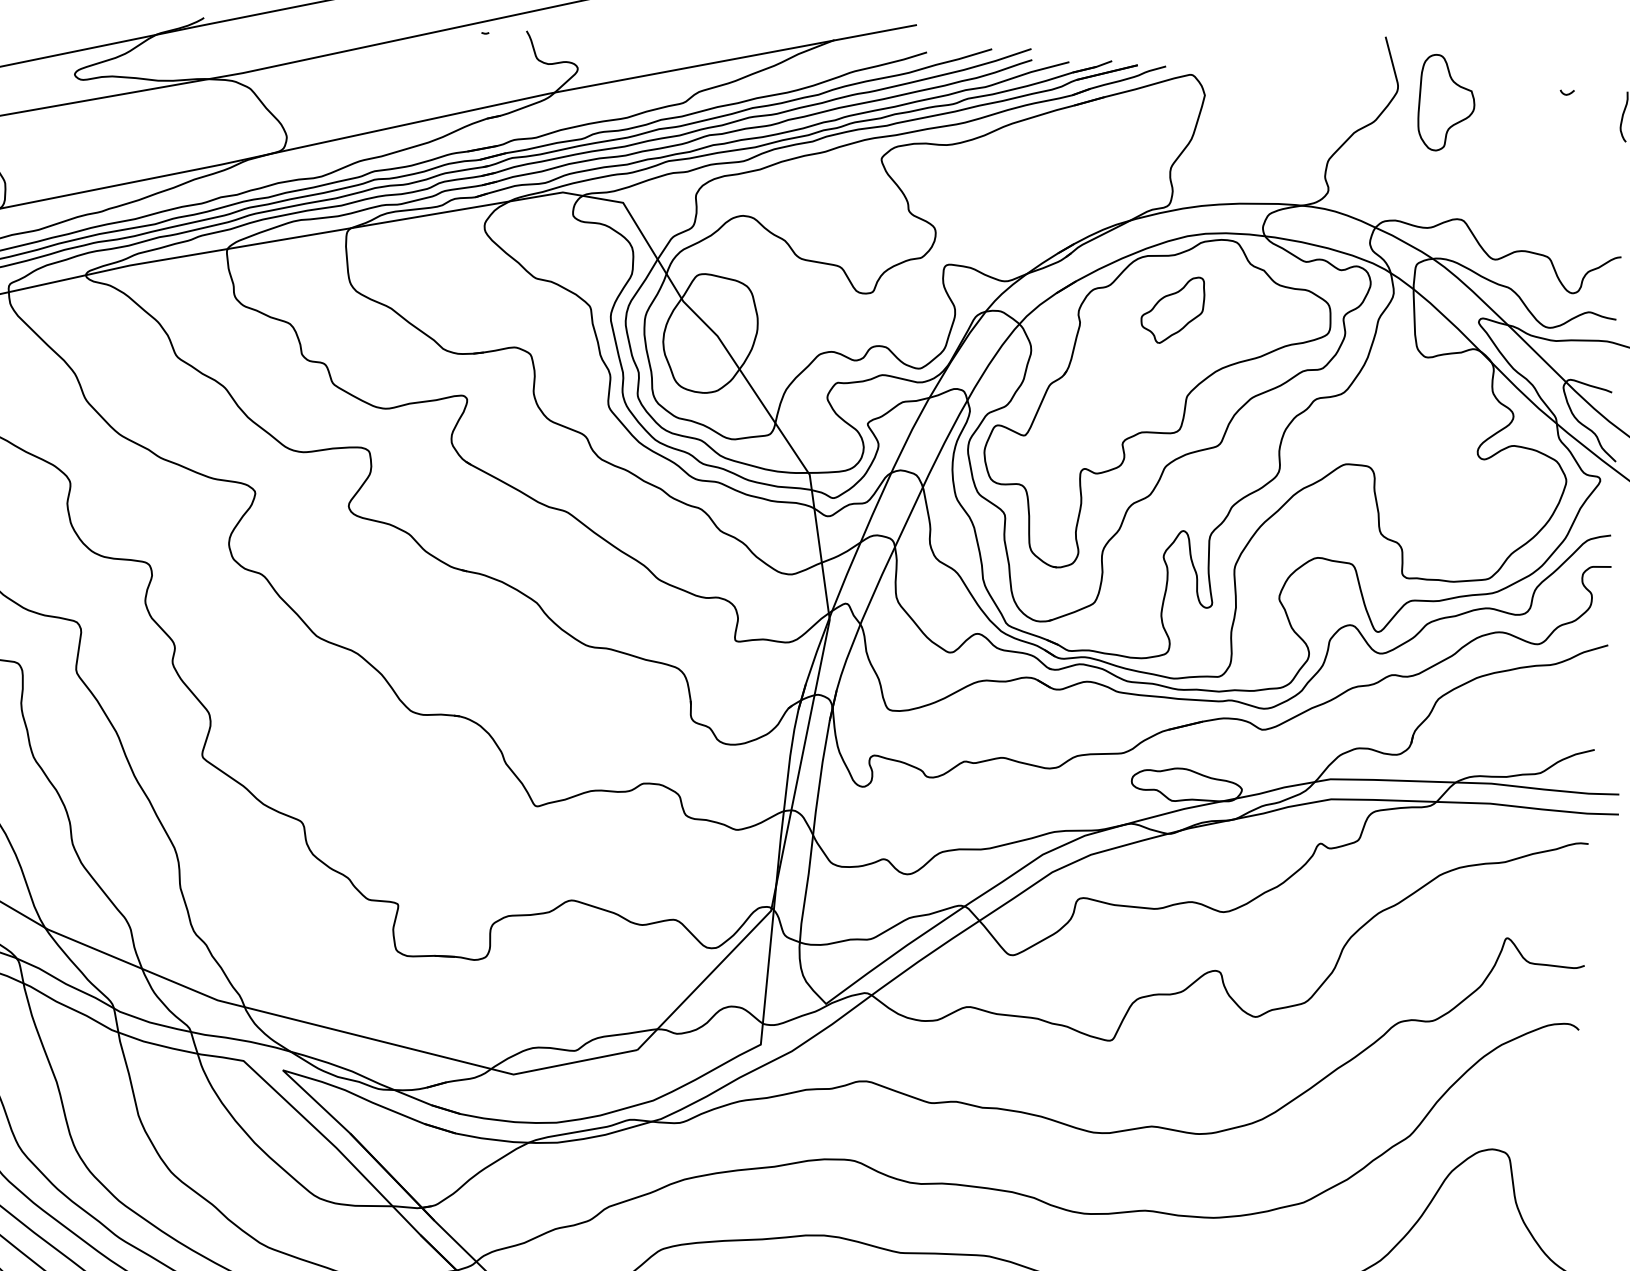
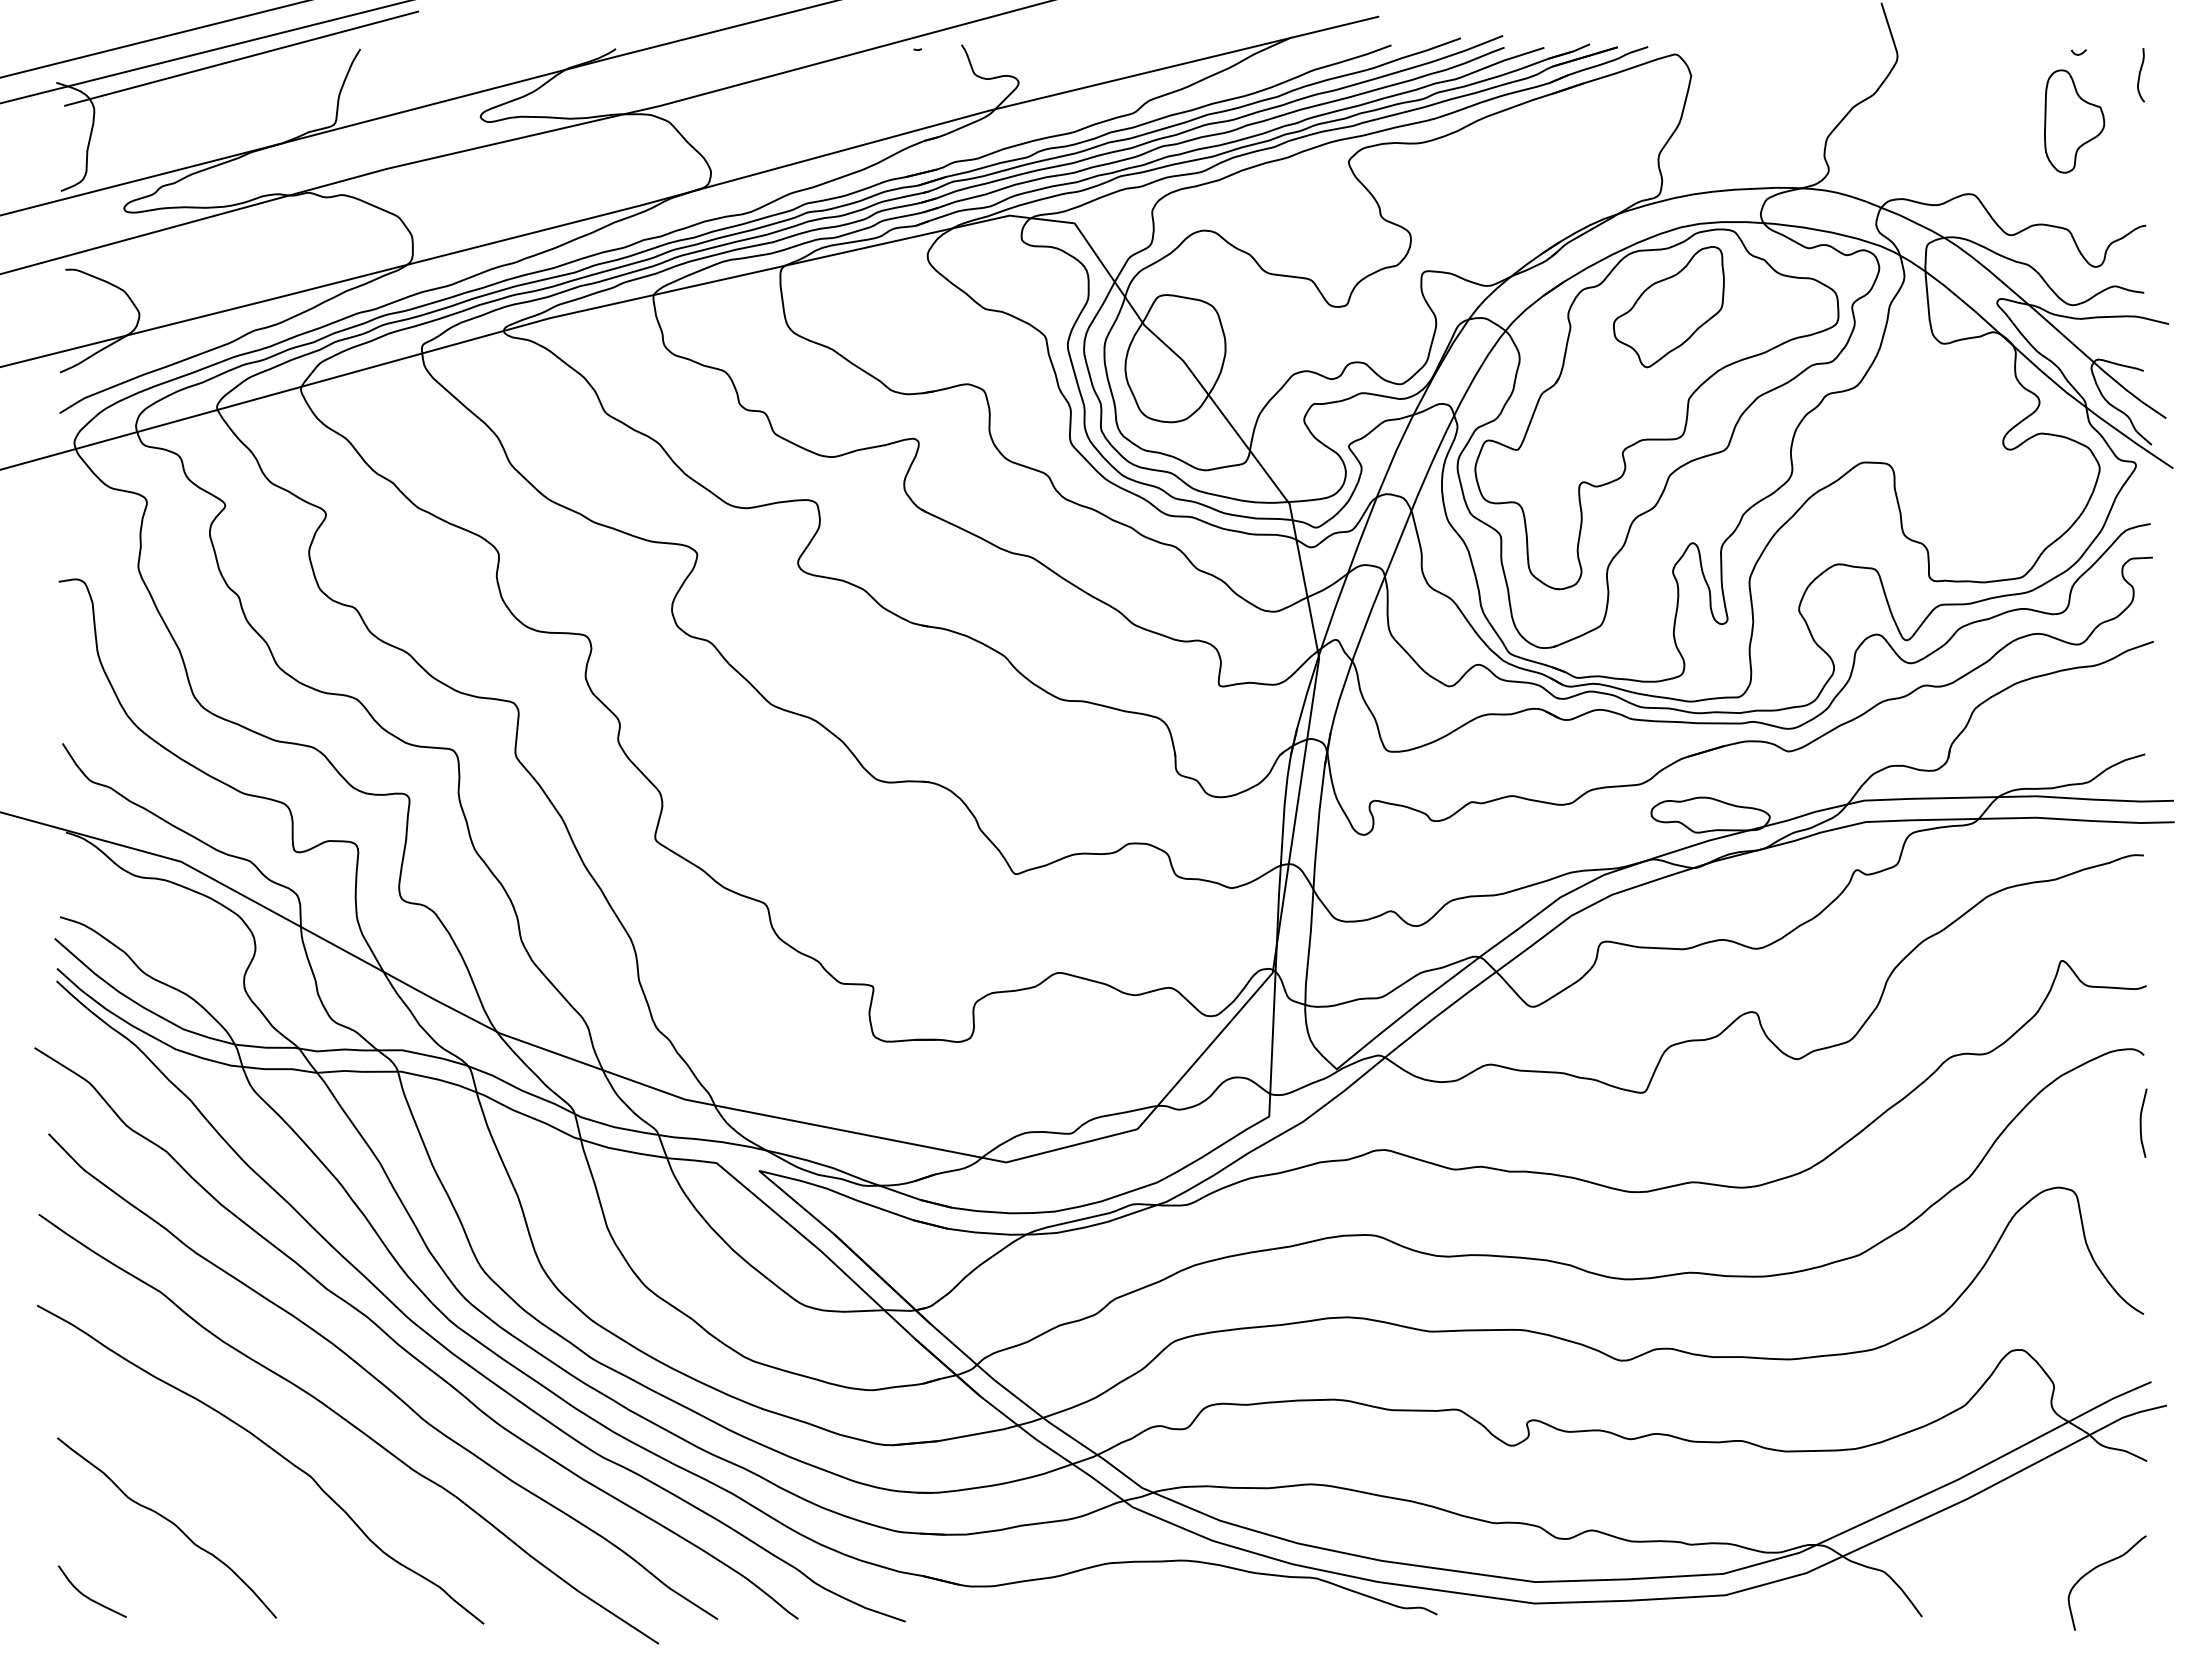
part: (1446, 103) -> (2074, 121), moved
part: (1172, 310) -> (1668, 307), size x1.67
curve: (1573, 1092) -> (2141, 1122), added

